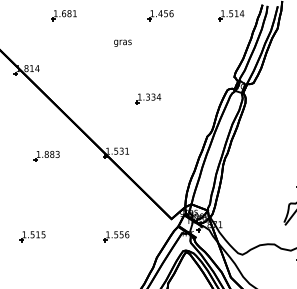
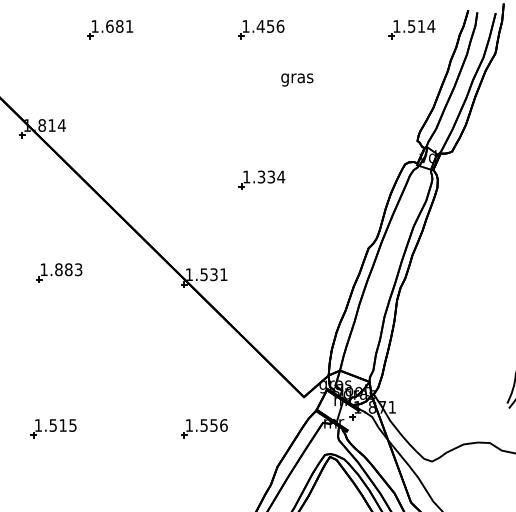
part: (160, 15) -> (260, 29), moved
text: (122, 42) -> (296, 78), moved
part: (46, 156) -> (58, 273), moved

